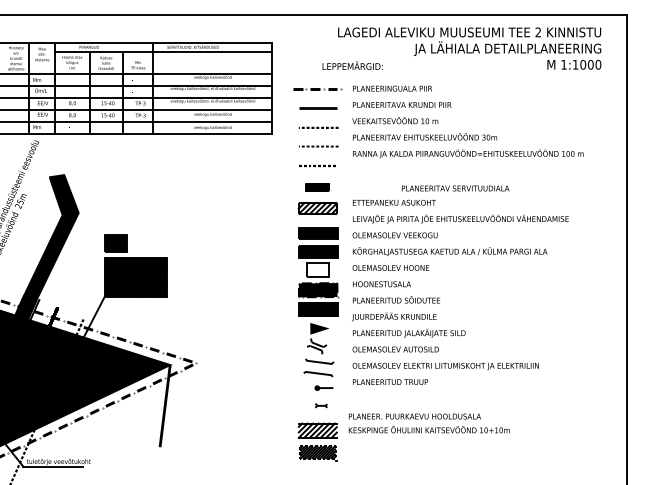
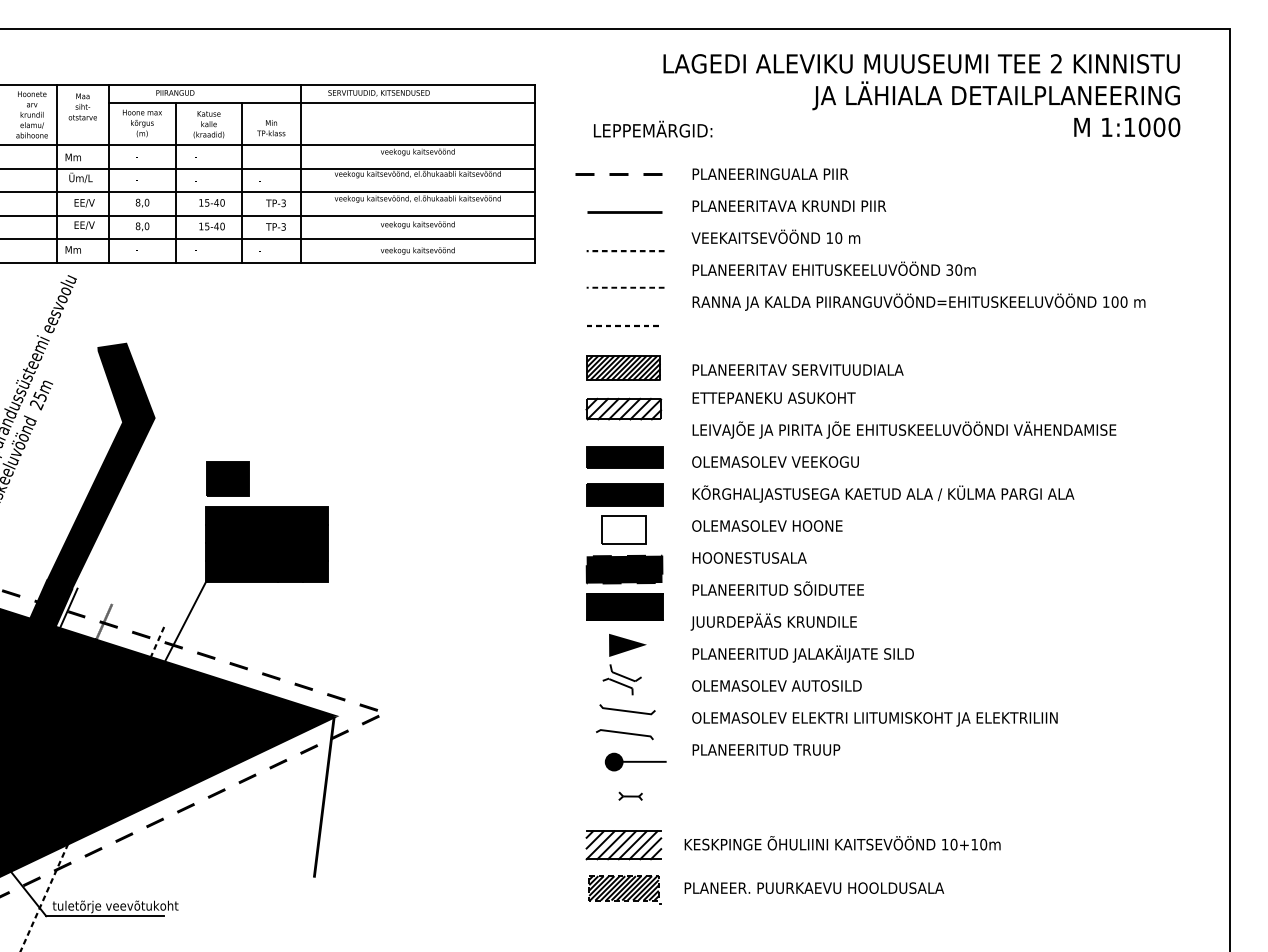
text: (352, 65) -> (652, 128), moved
part: (317, 187) -> (623, 368), size x1.67
text: (455, 188) -> (797, 370), moved
part: (323, 387) -> (634, 760), size x1.67
text: (414, 416) -> (813, 888), moved

